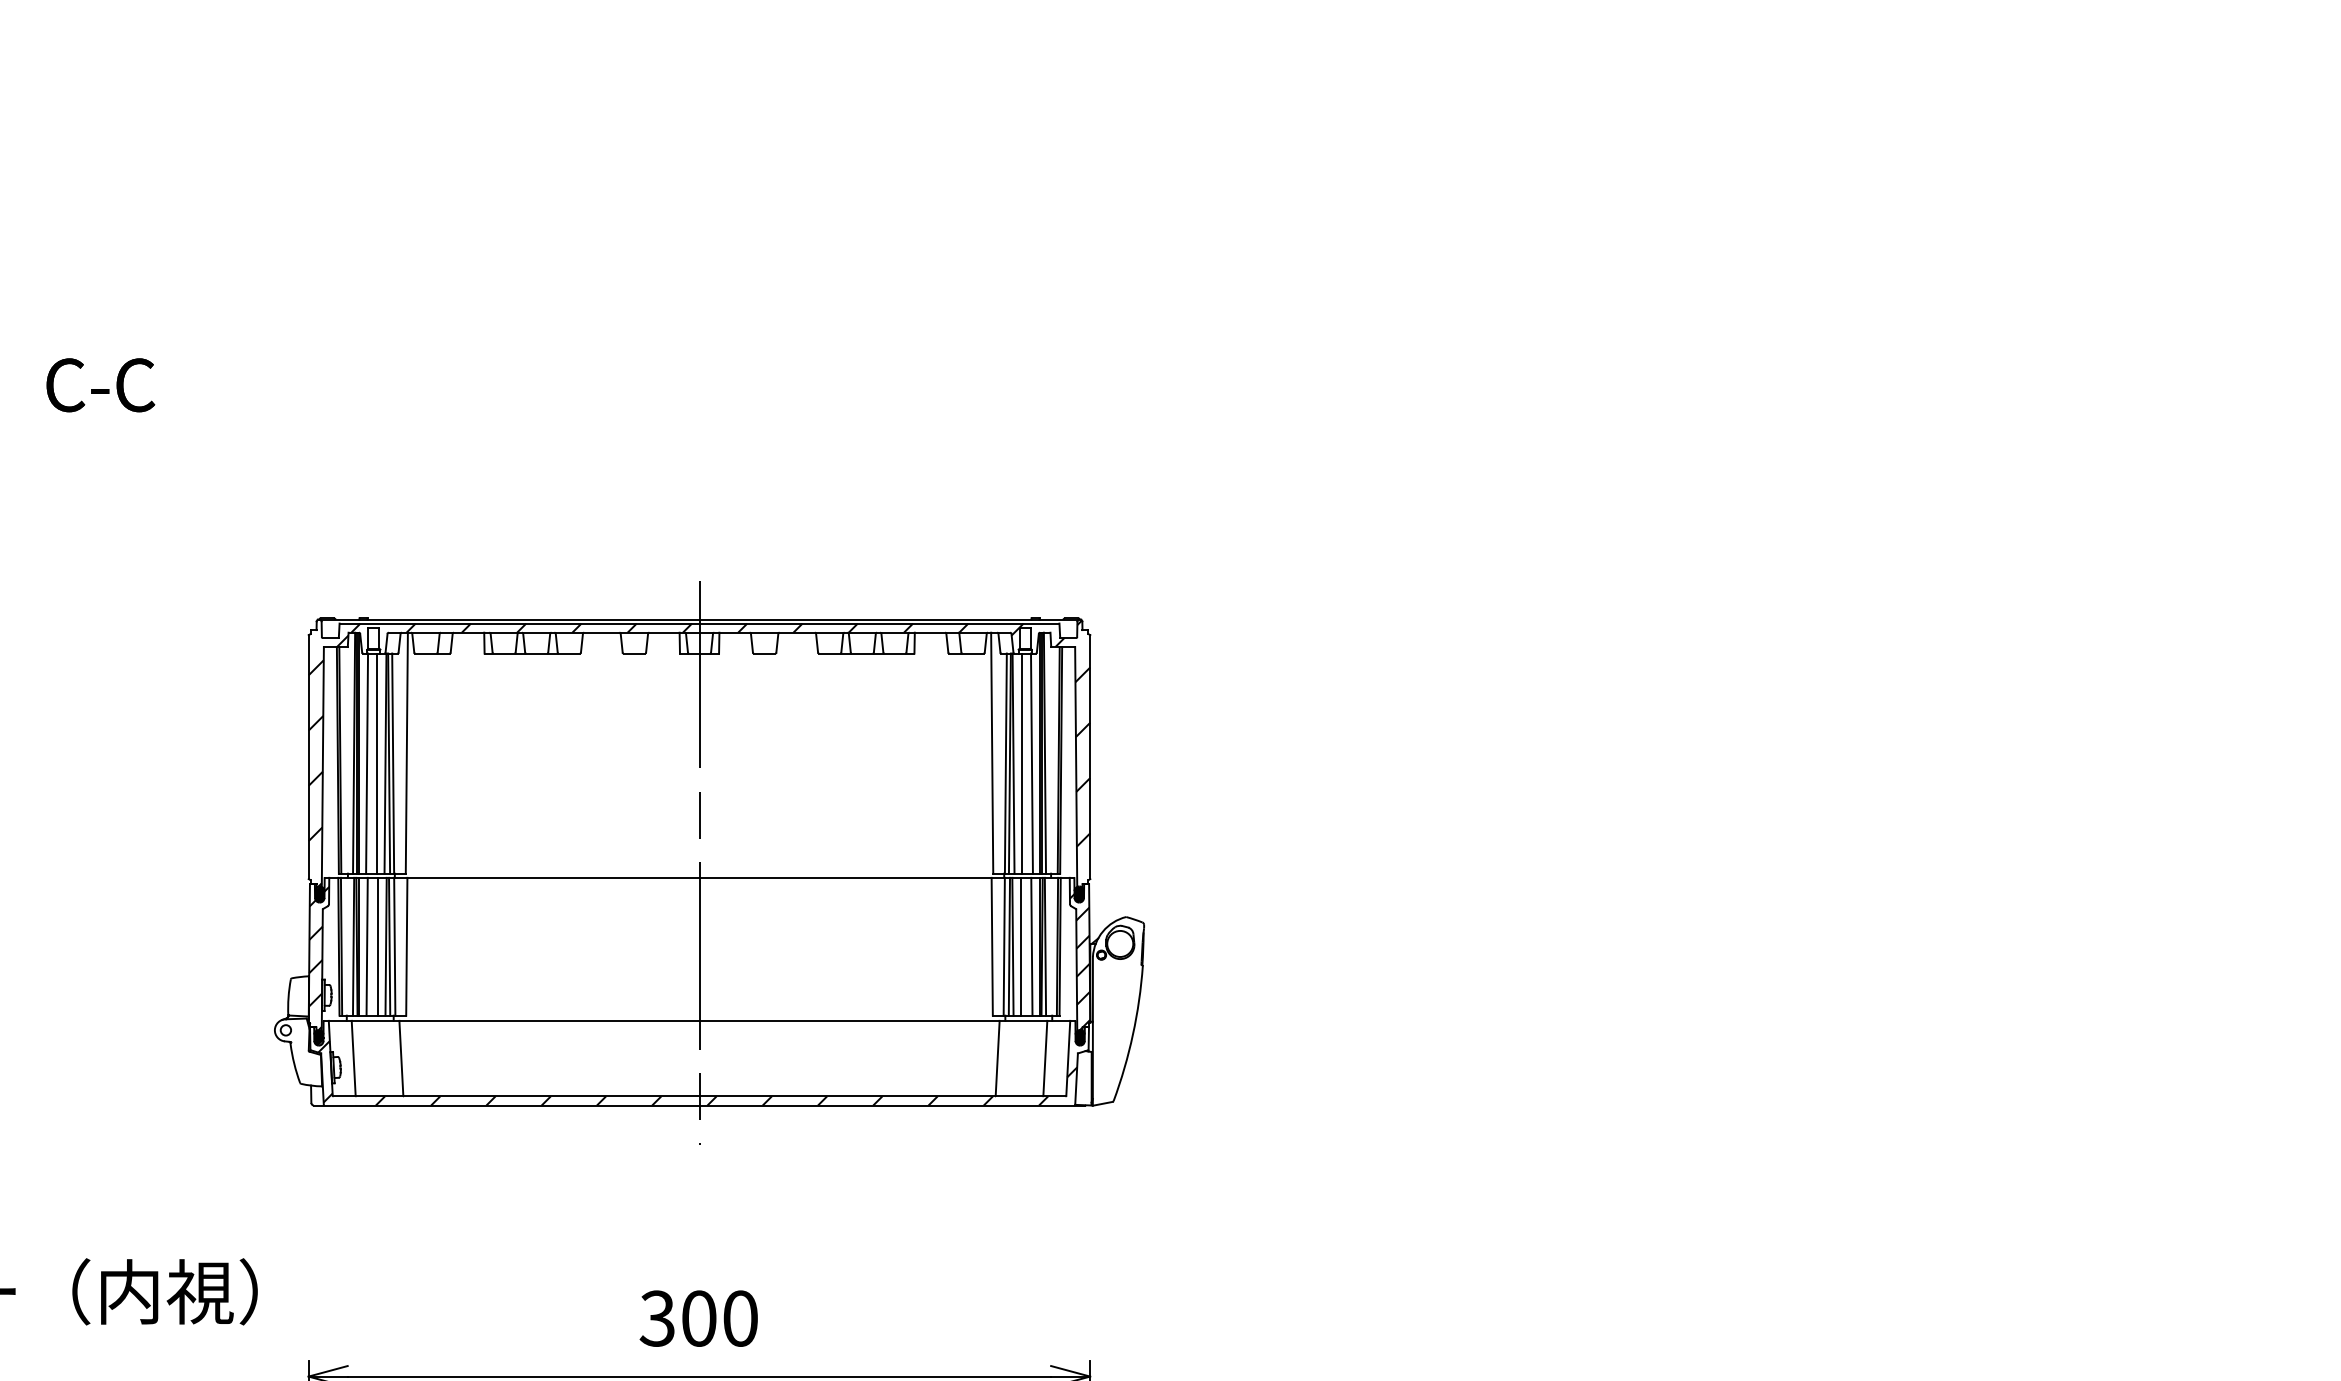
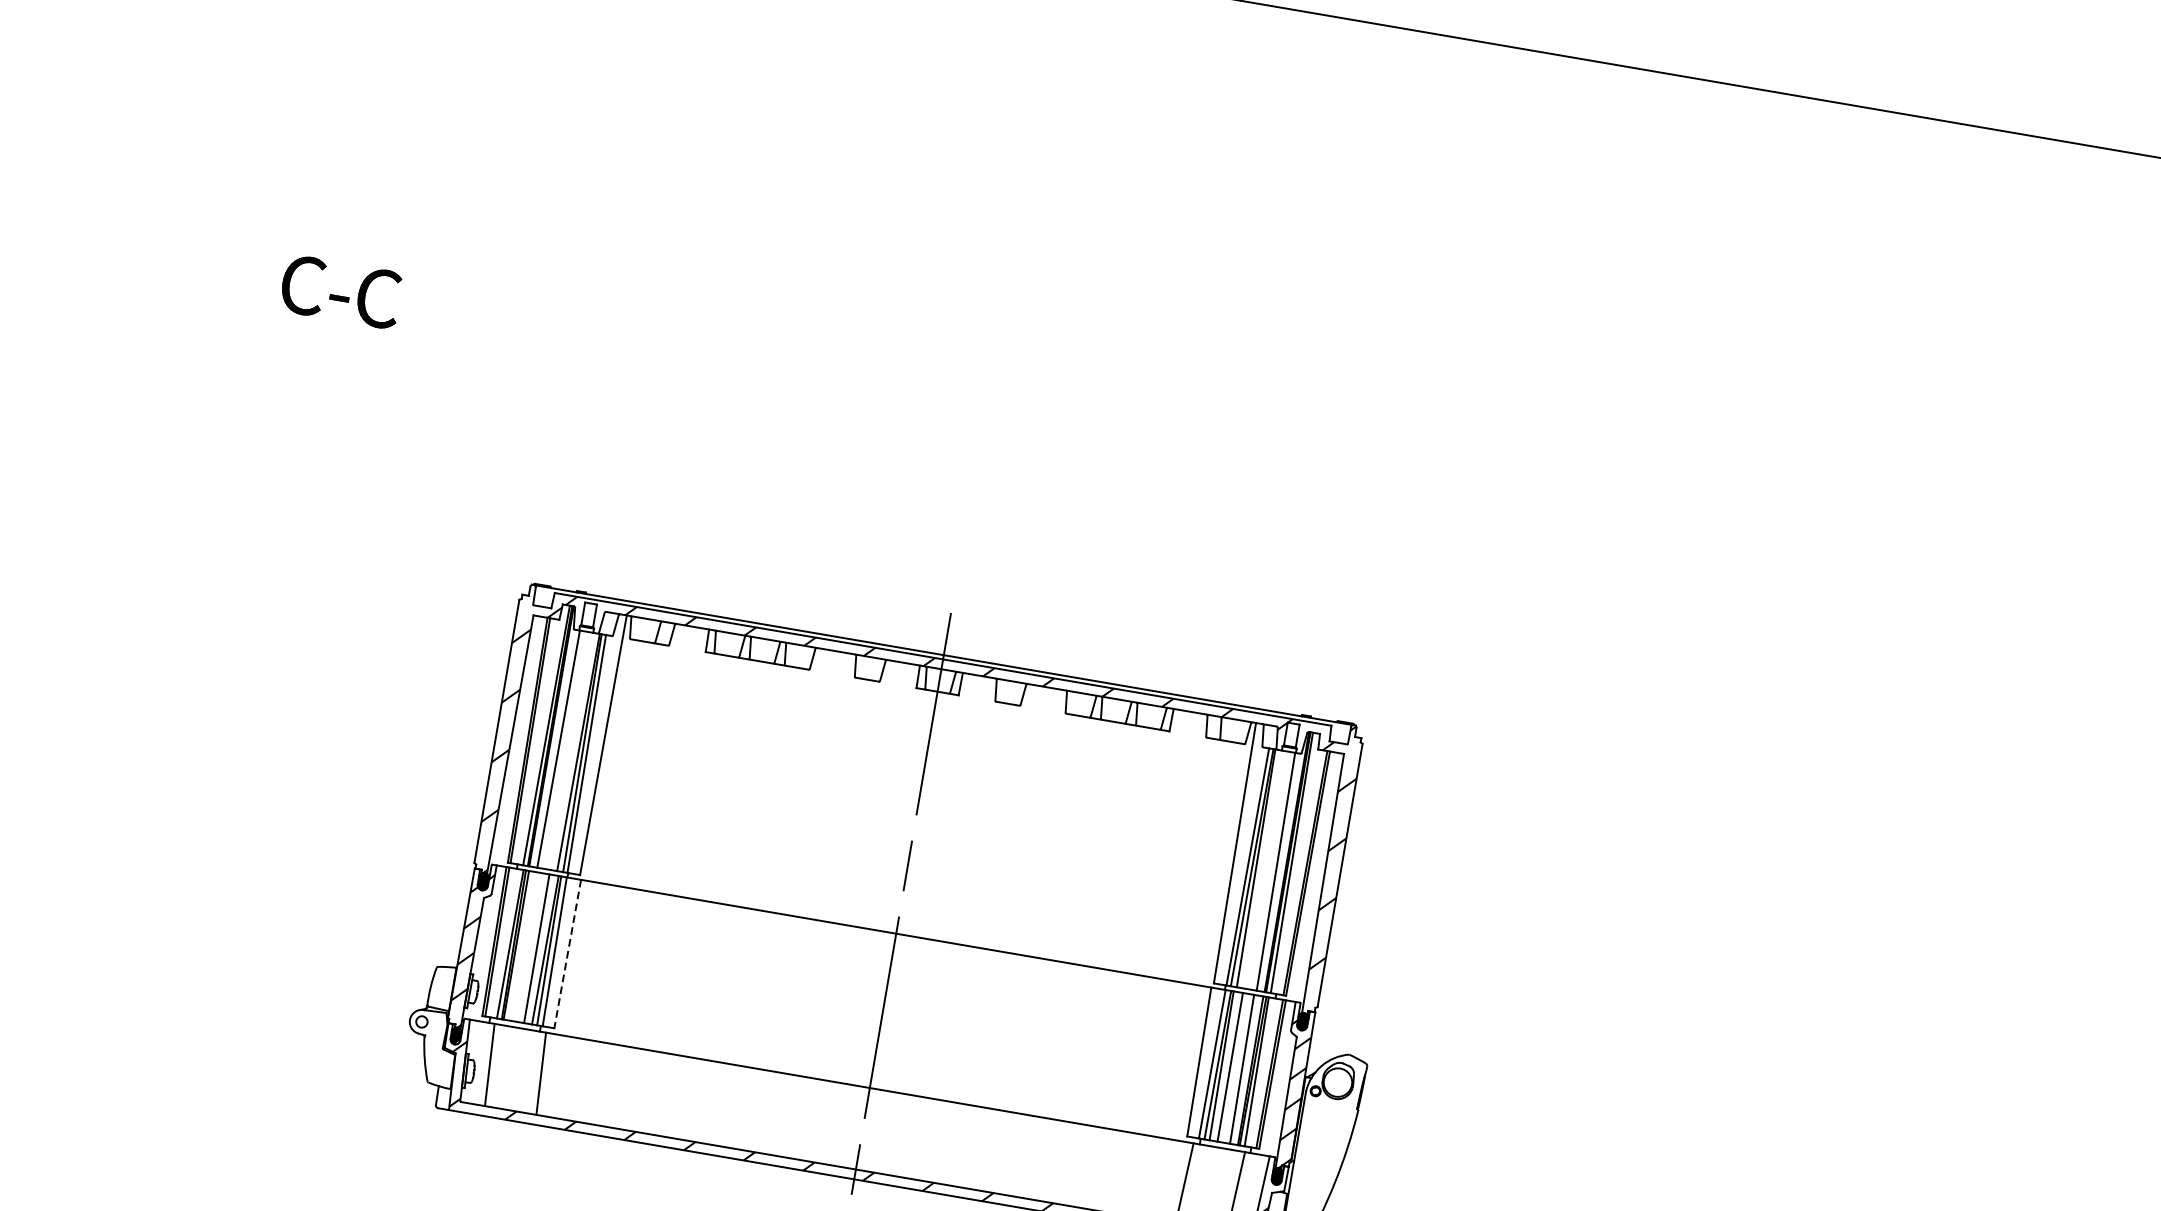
line: (377, 763) -> (569, 750), removed
line: (1021, 763) -> (1264, 869), removed
line: (366, 946) -> (524, 946), removed
line: (406, 946) -> (567, 953), solid -> dashed

